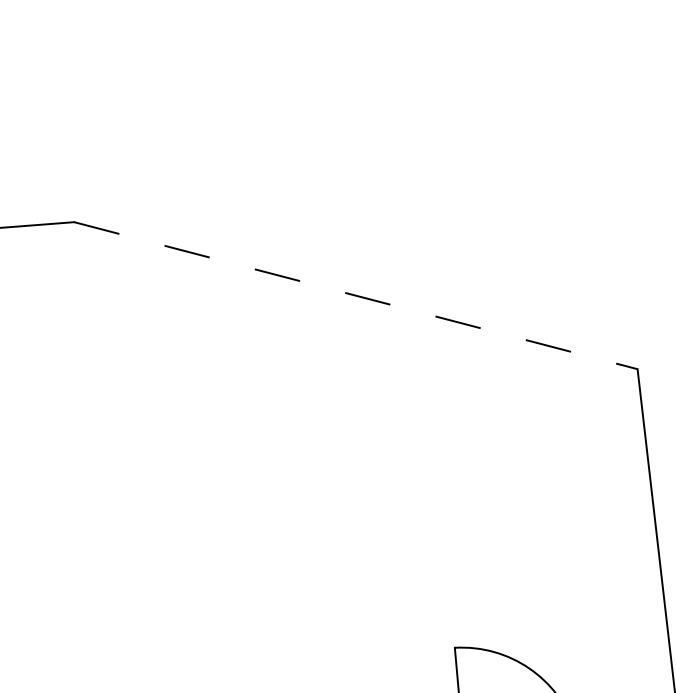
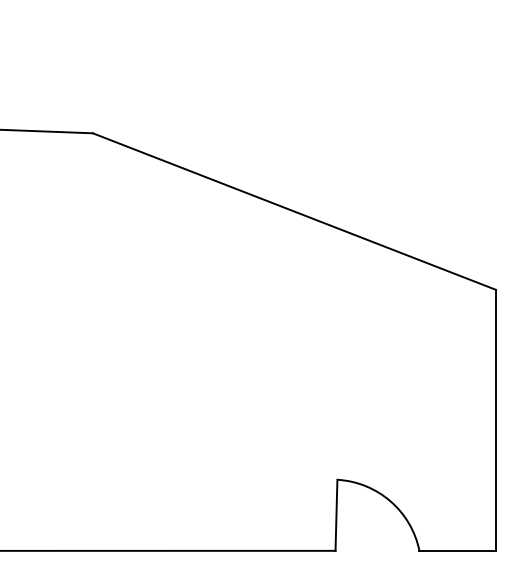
line: (355, 295) -> (294, 211), dashed -> solid

